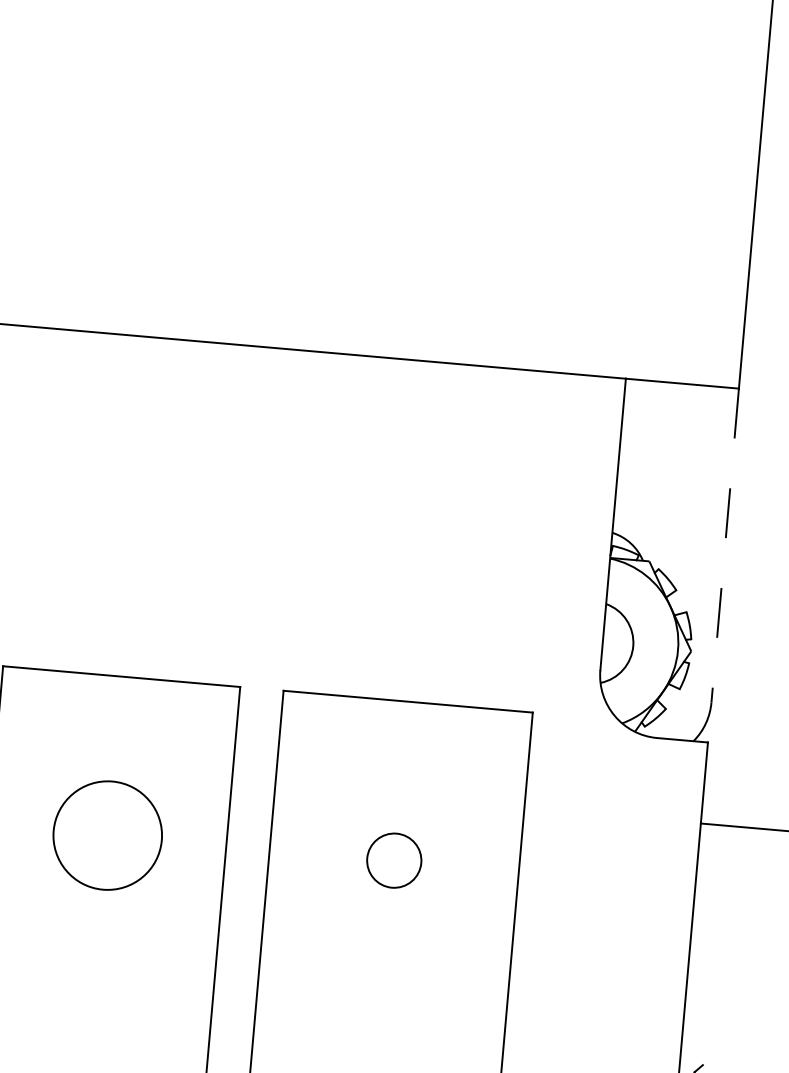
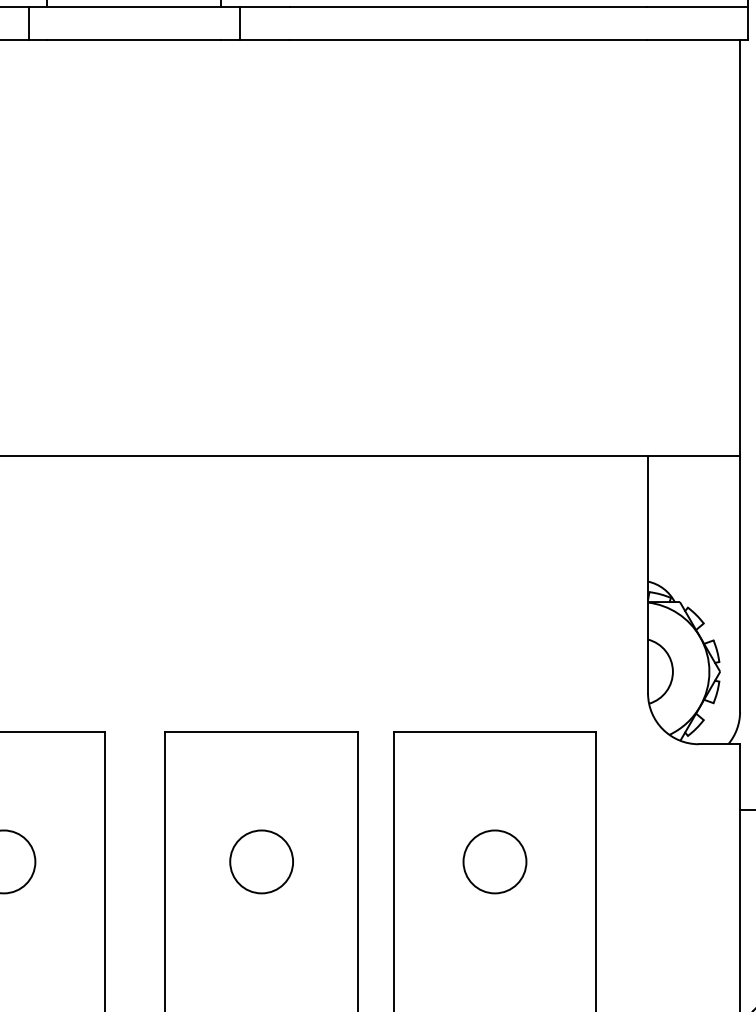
line: (725, 545) -> (740, 583), dashed -> solid
circle: (107, 835) -> (261, 861), size x0.71
circle: (393, 860) -> (494, 861), size x1.43

